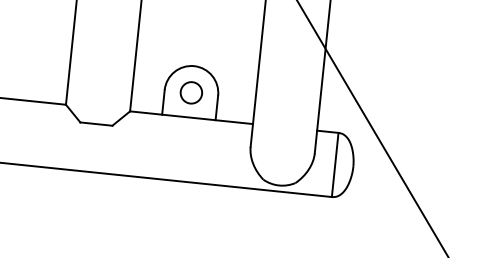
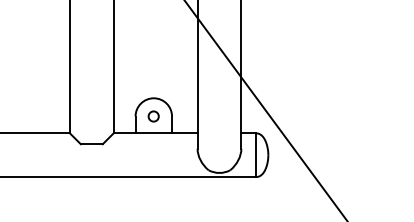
circle: (190, 92) -> (153, 116), size x0.7

